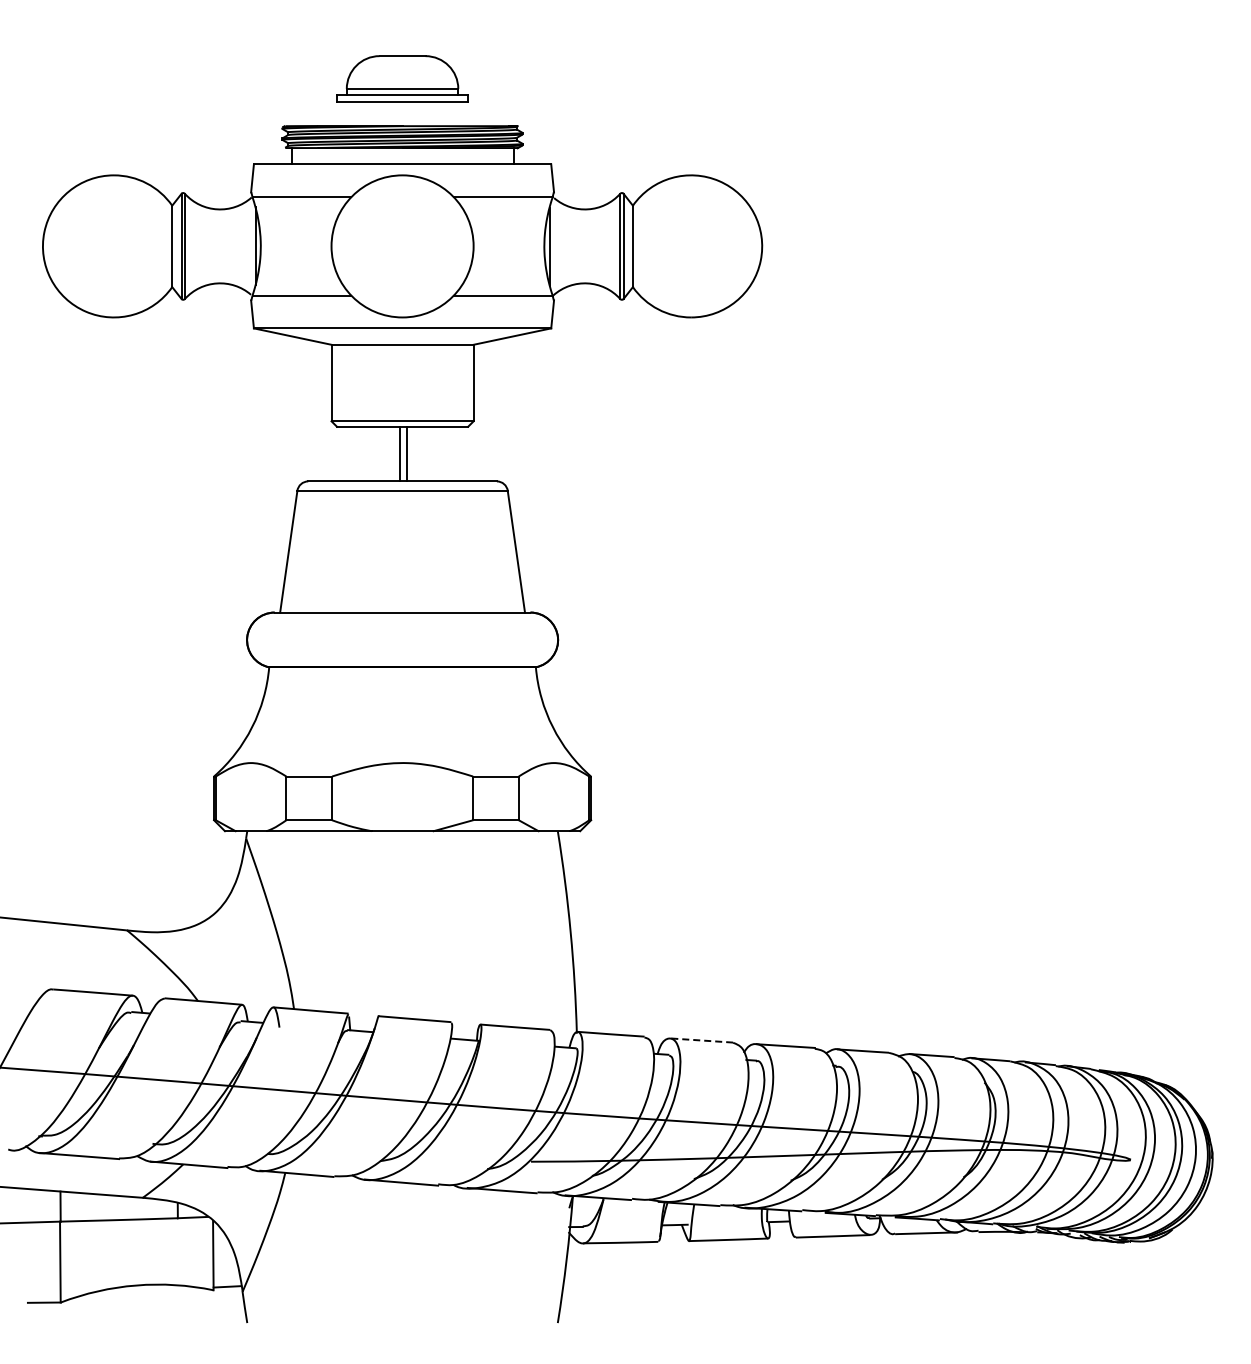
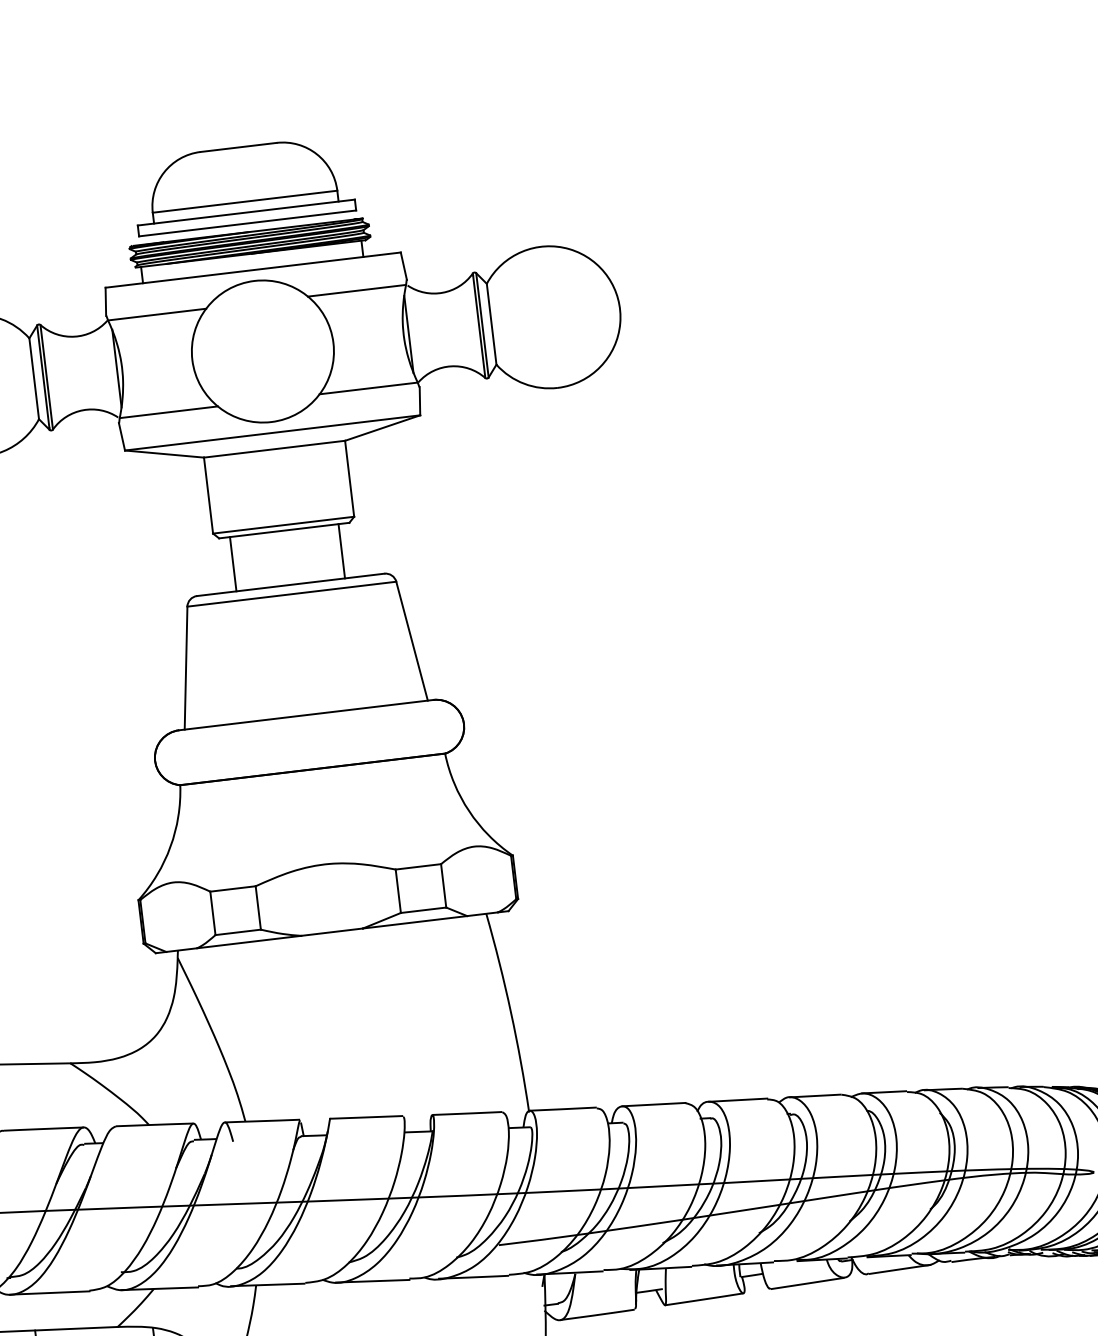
part: (402, 78) -> (242, 184), size x1.67
line: (399, 453) -> (232, 563), moved
line: (407, 453) -> (341, 550), moved
line: (701, 1040) -> (653, 1104), dashed -> solid

